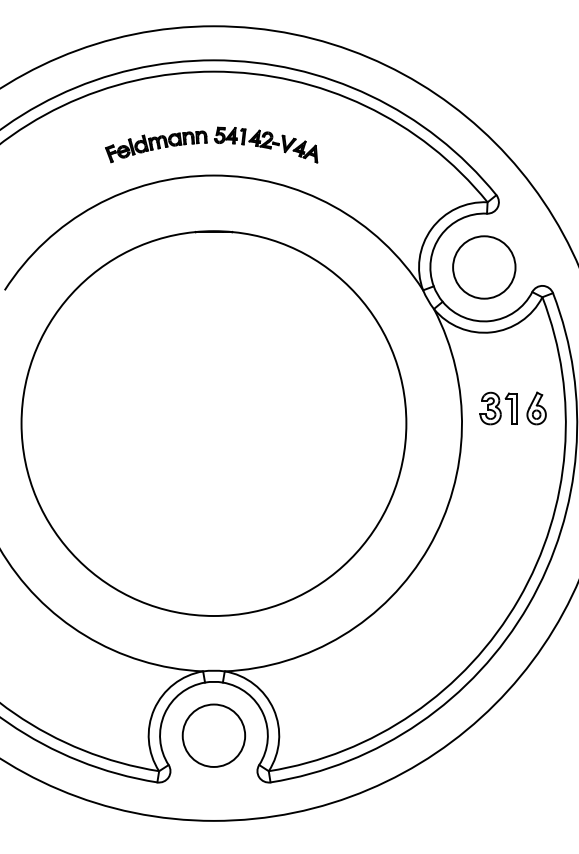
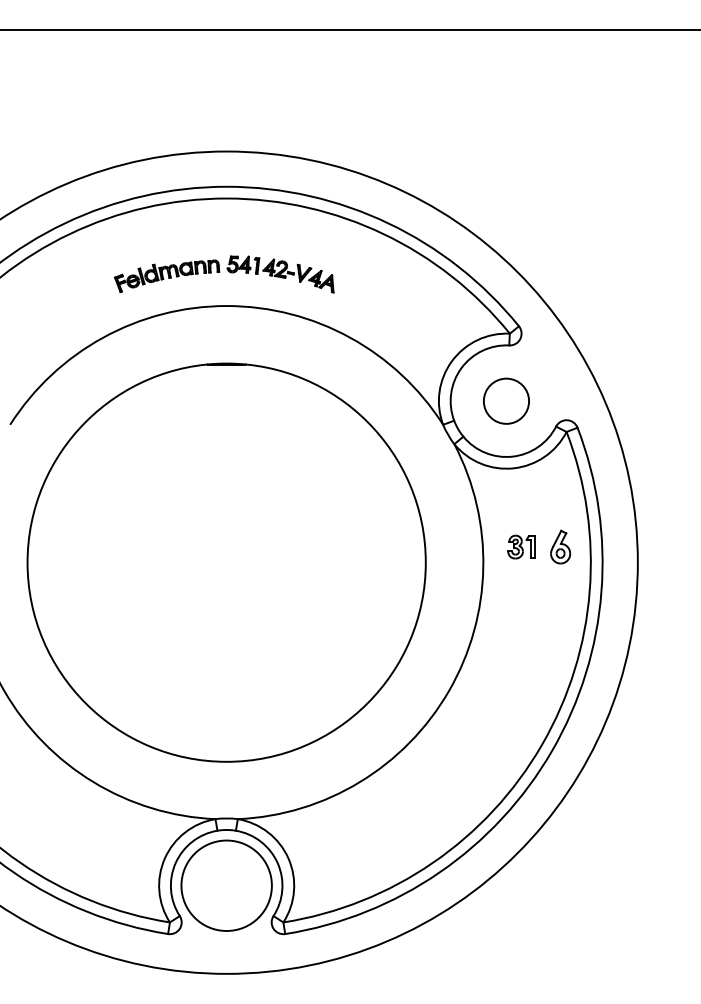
circle: (484, 267) -> (506, 401), size x0.7
part: (498, 407) -> (521, 546), size x0.7
circle: (213, 735) -> (226, 885), size x1.4

